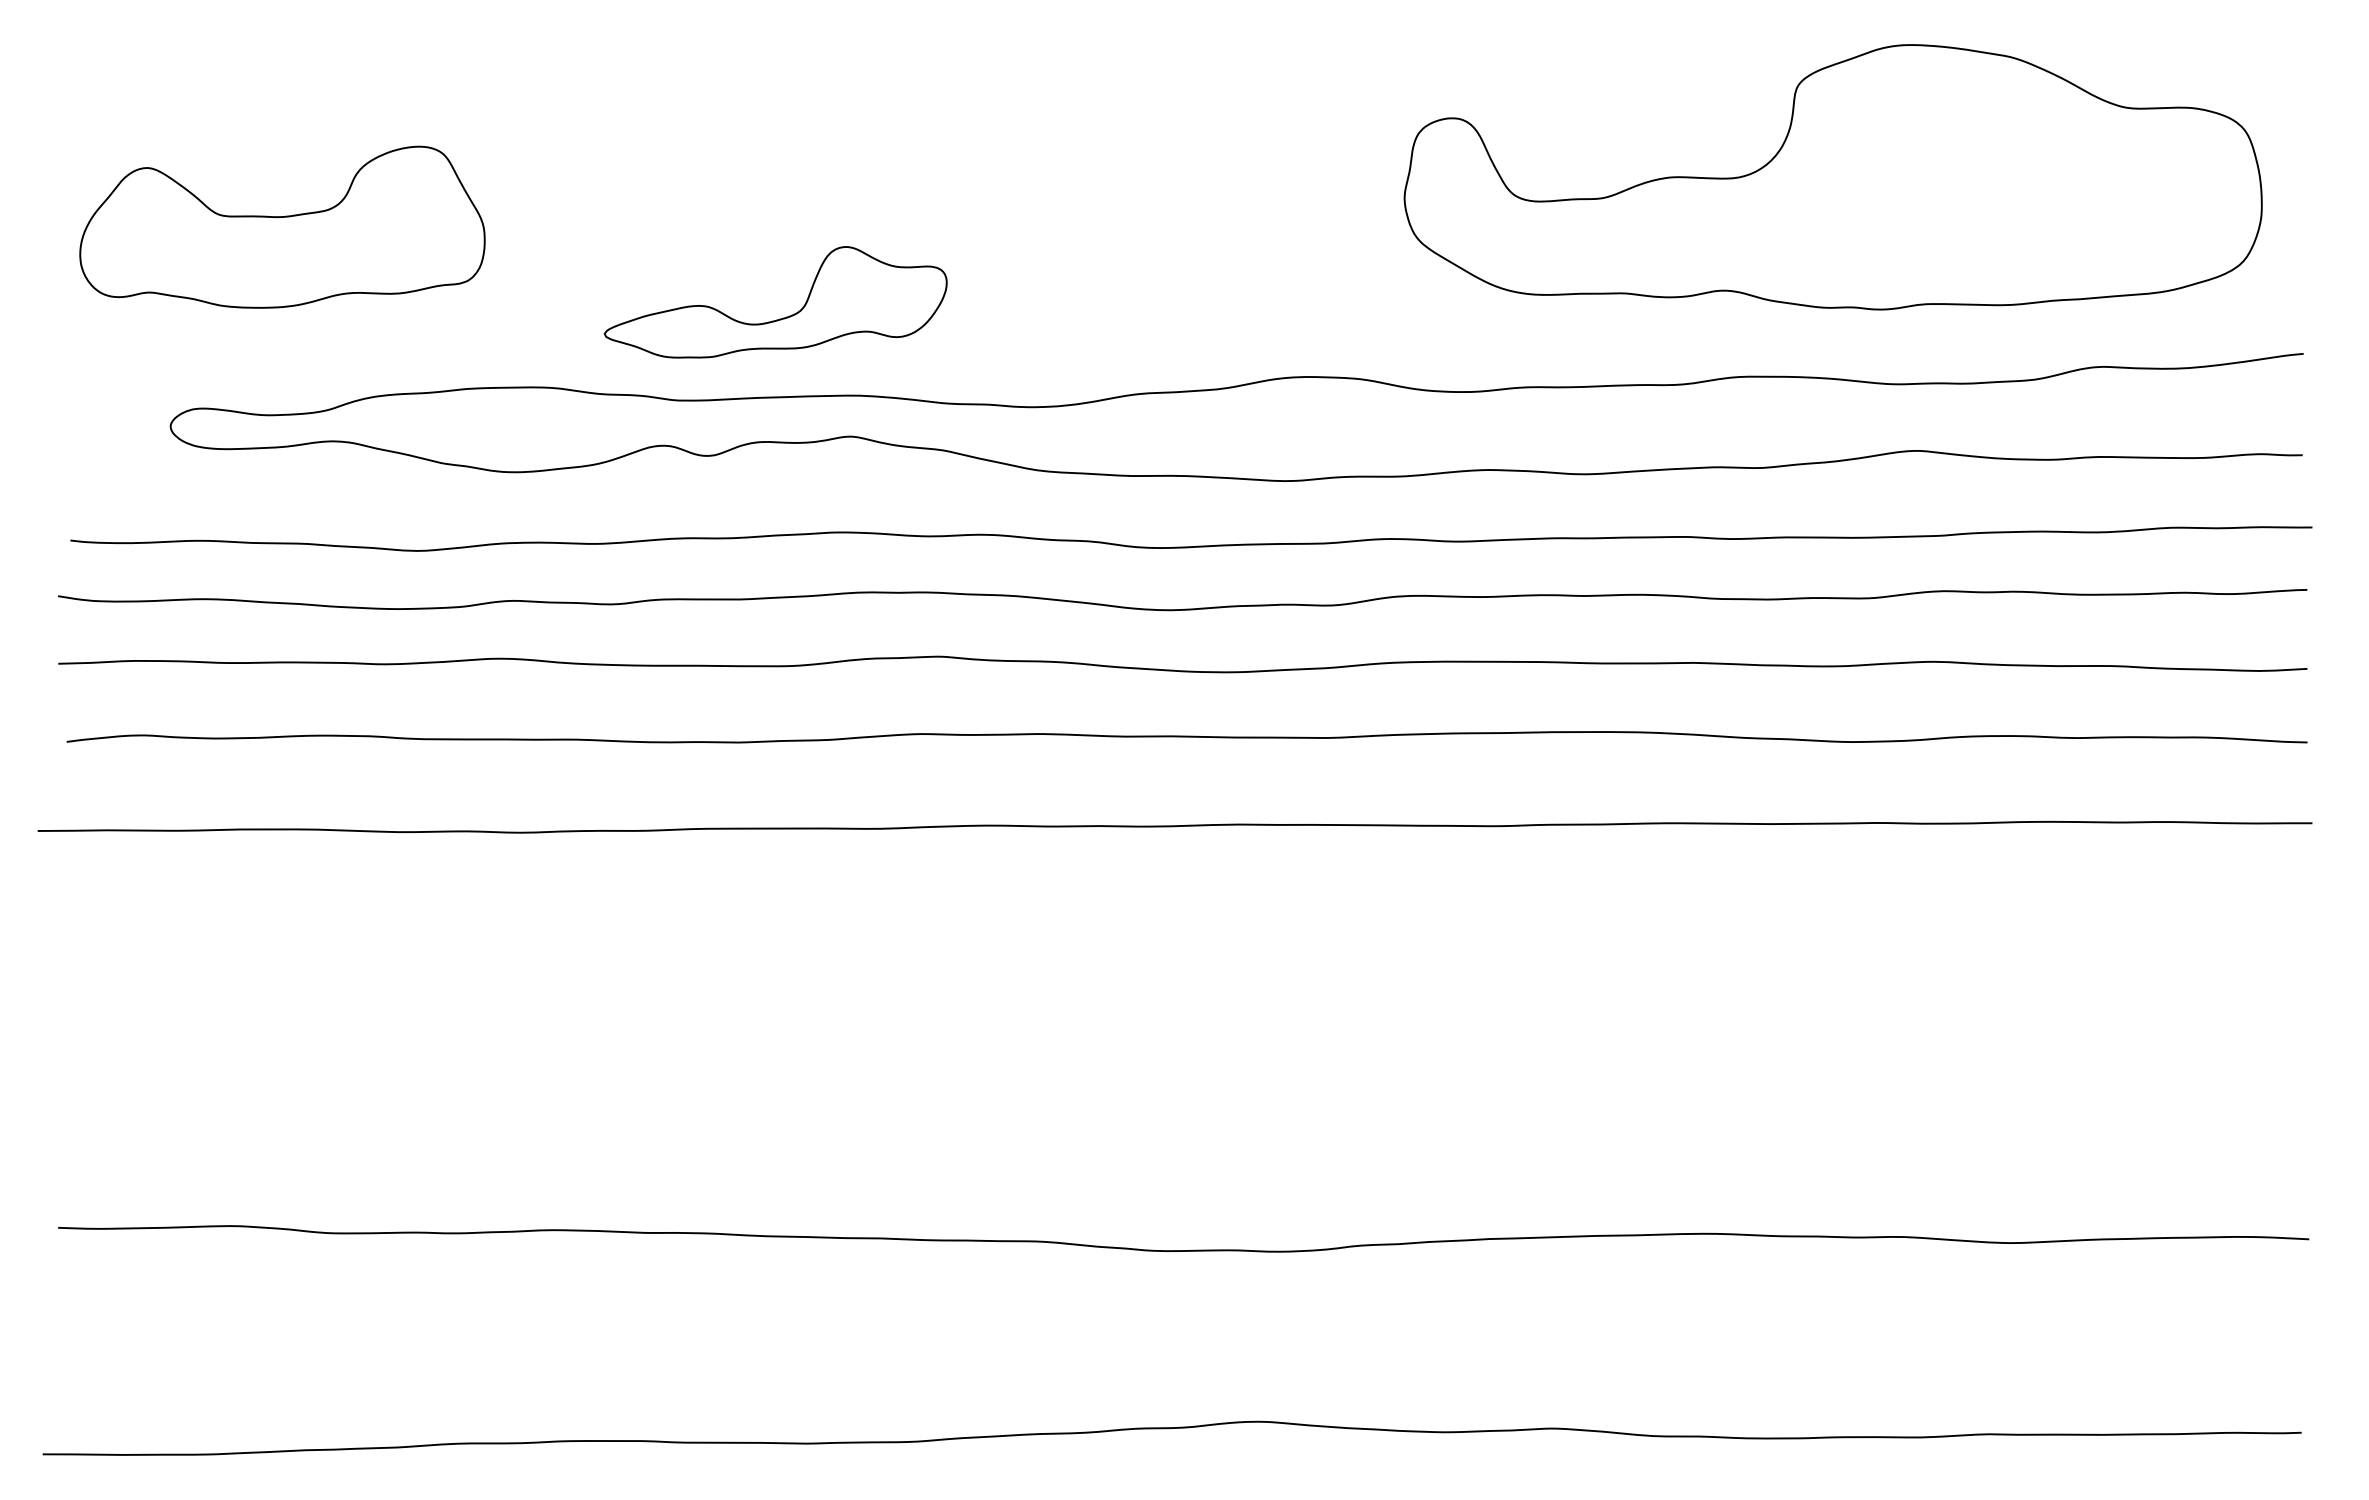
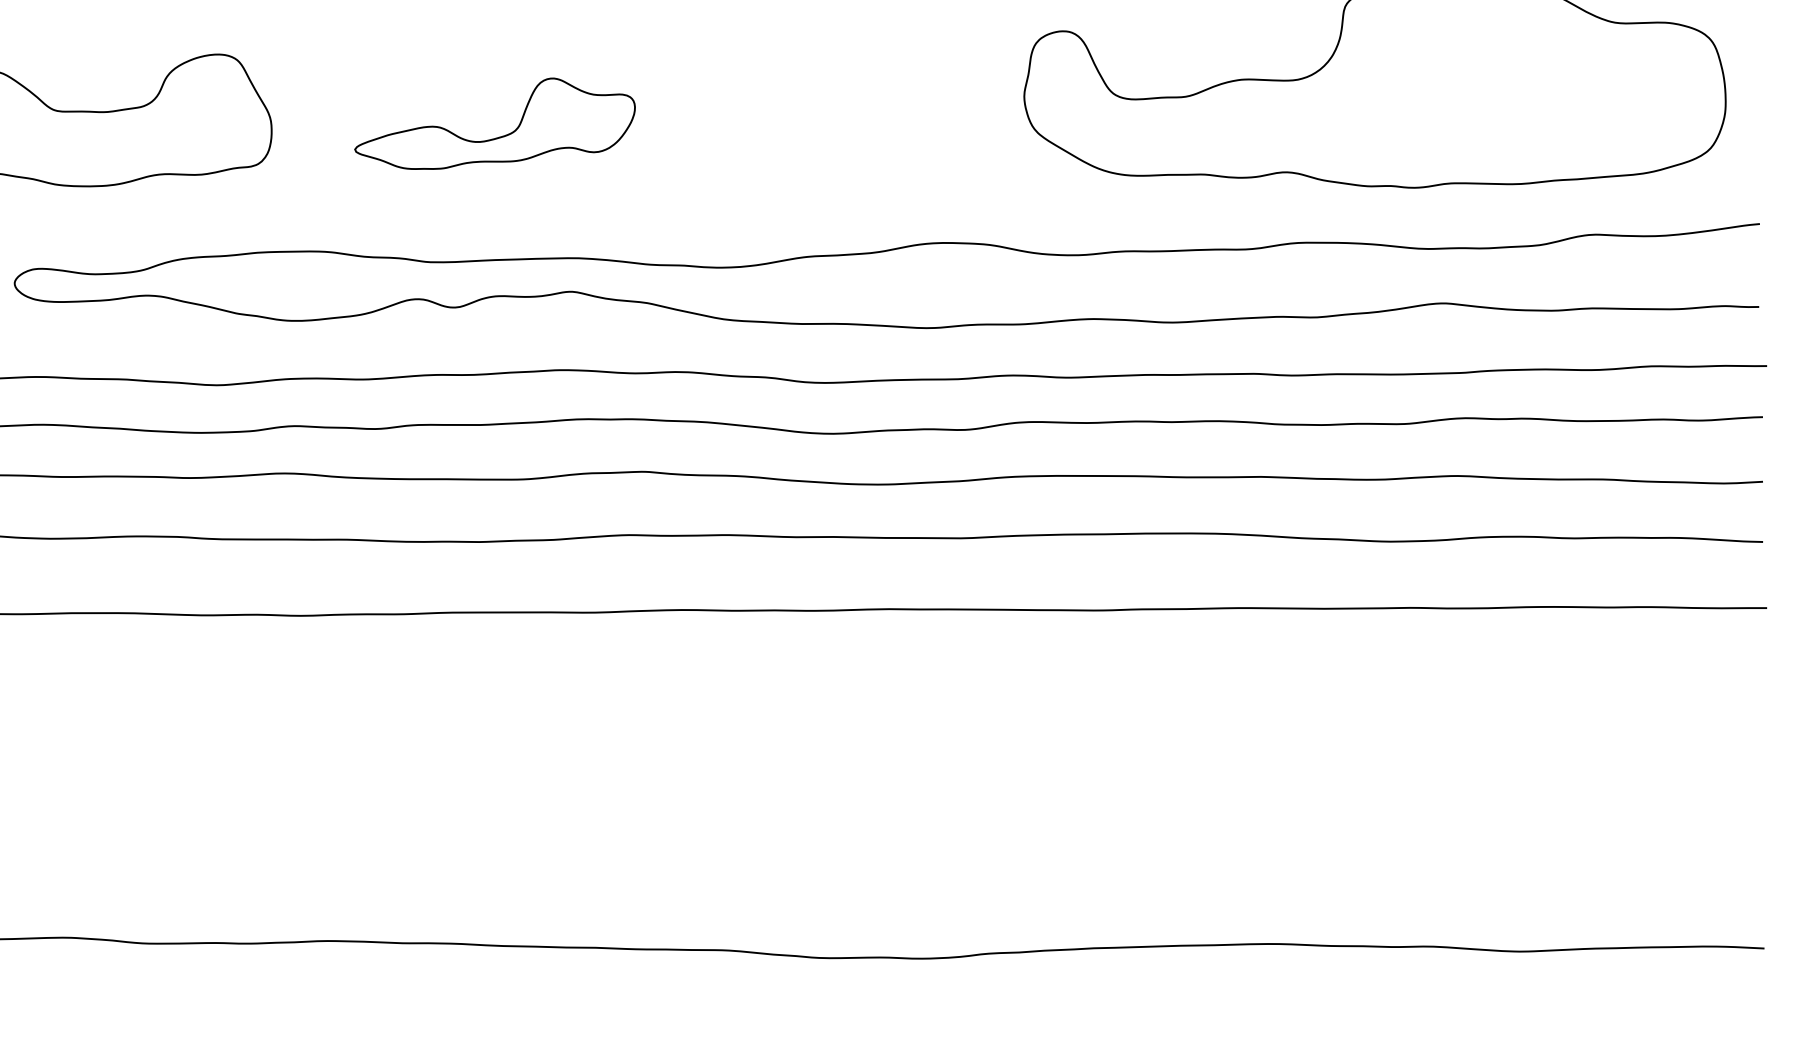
part: (779, 318) -> (498, 137), moved

